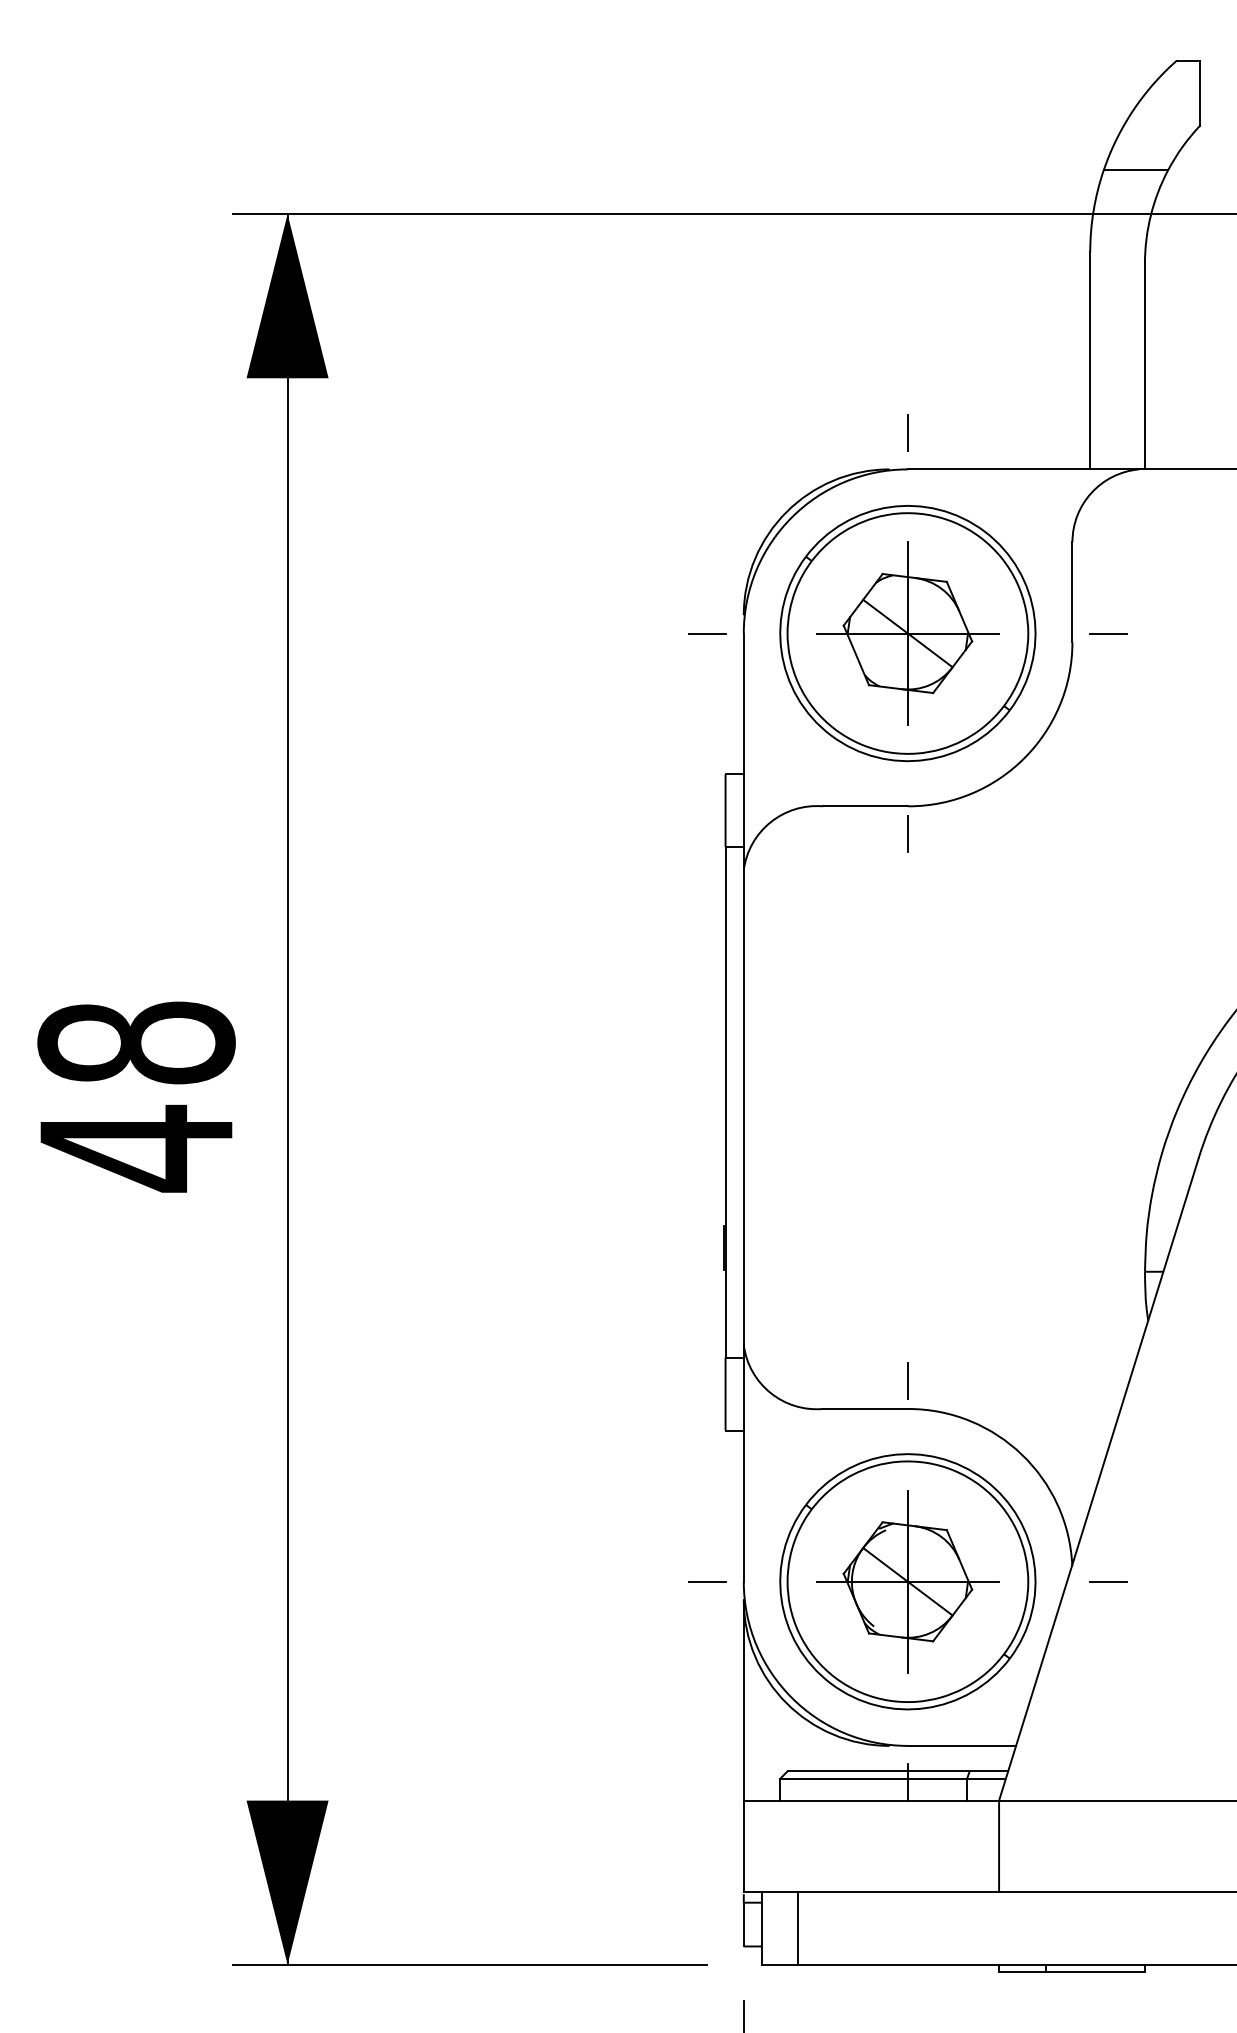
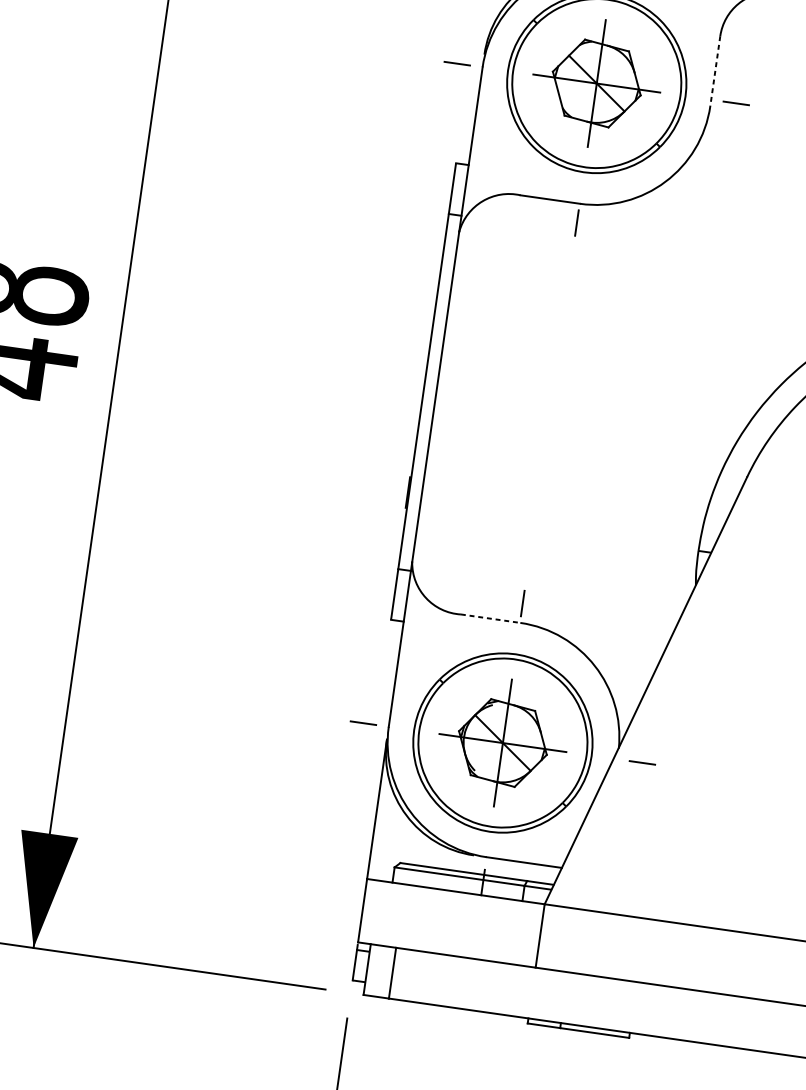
line: (1072, 592) -> (715, 71), solid -> dashed
line: (865, 1408) -> (490, 618), solid -> dashed

